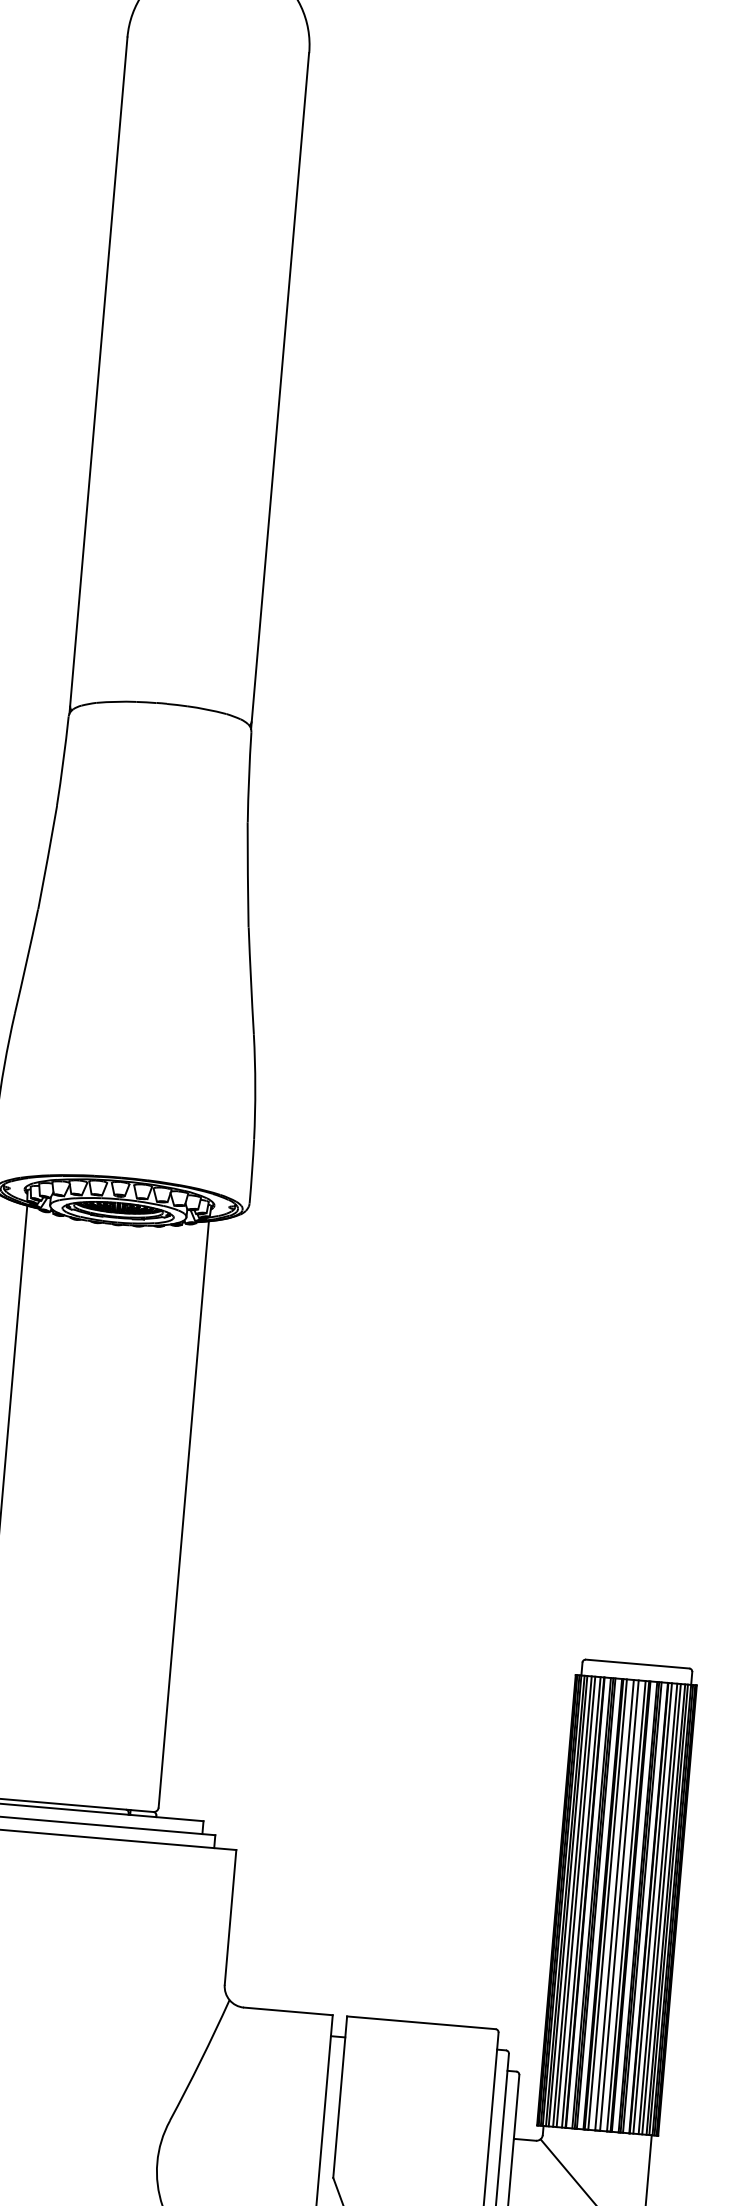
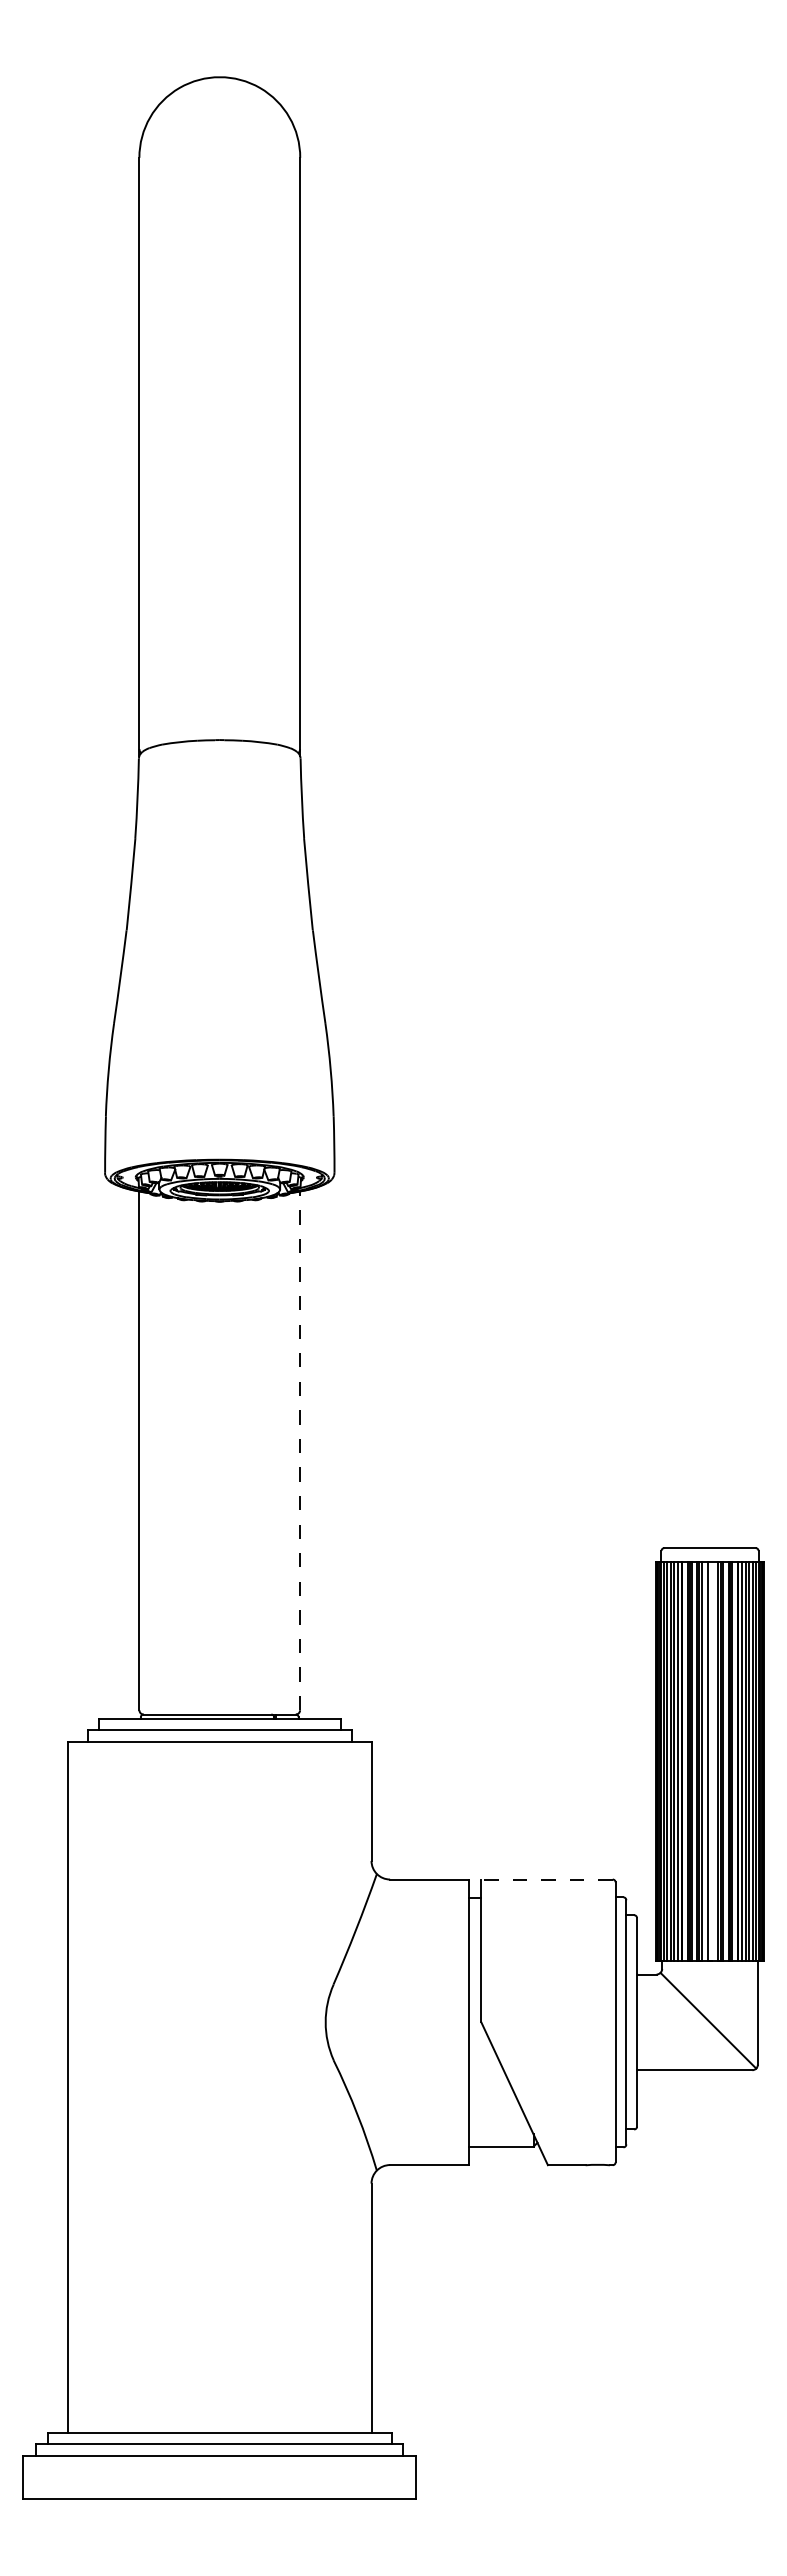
line: (184, 1514) -> (300, 1450), solid -> dashed
line: (619, 1905) -> (712, 1761), removed
line: (421, 2022) -> (547, 1879), solid -> dashed

